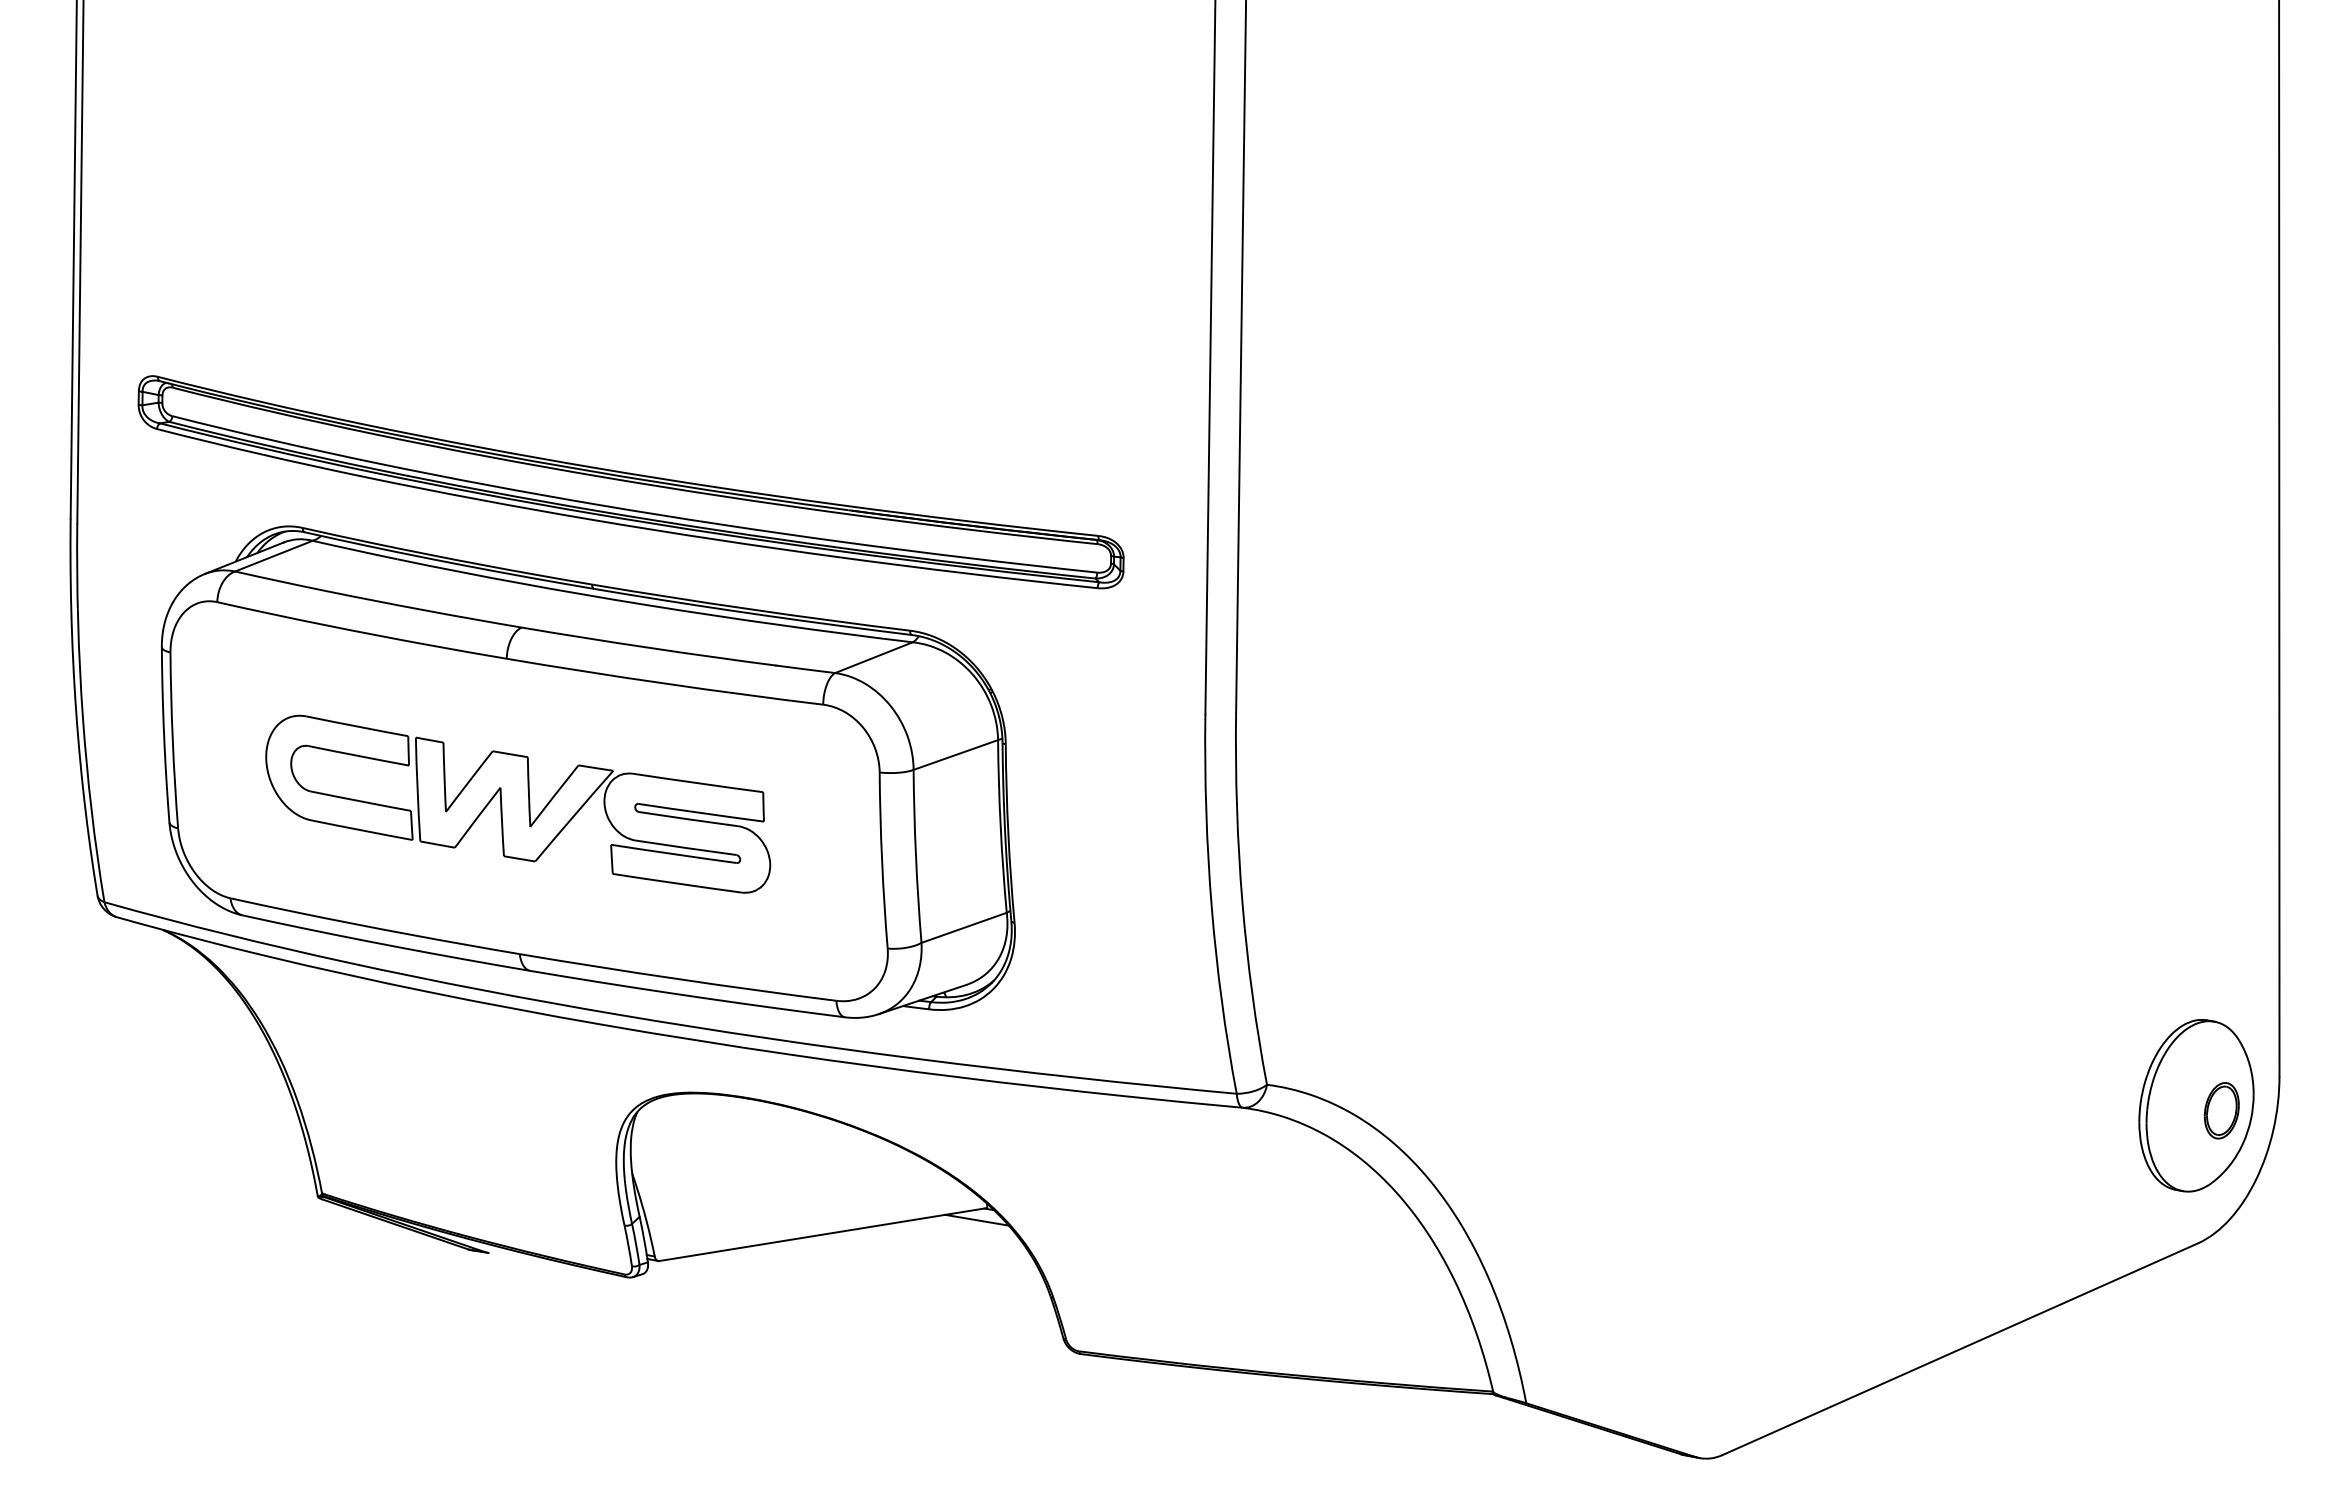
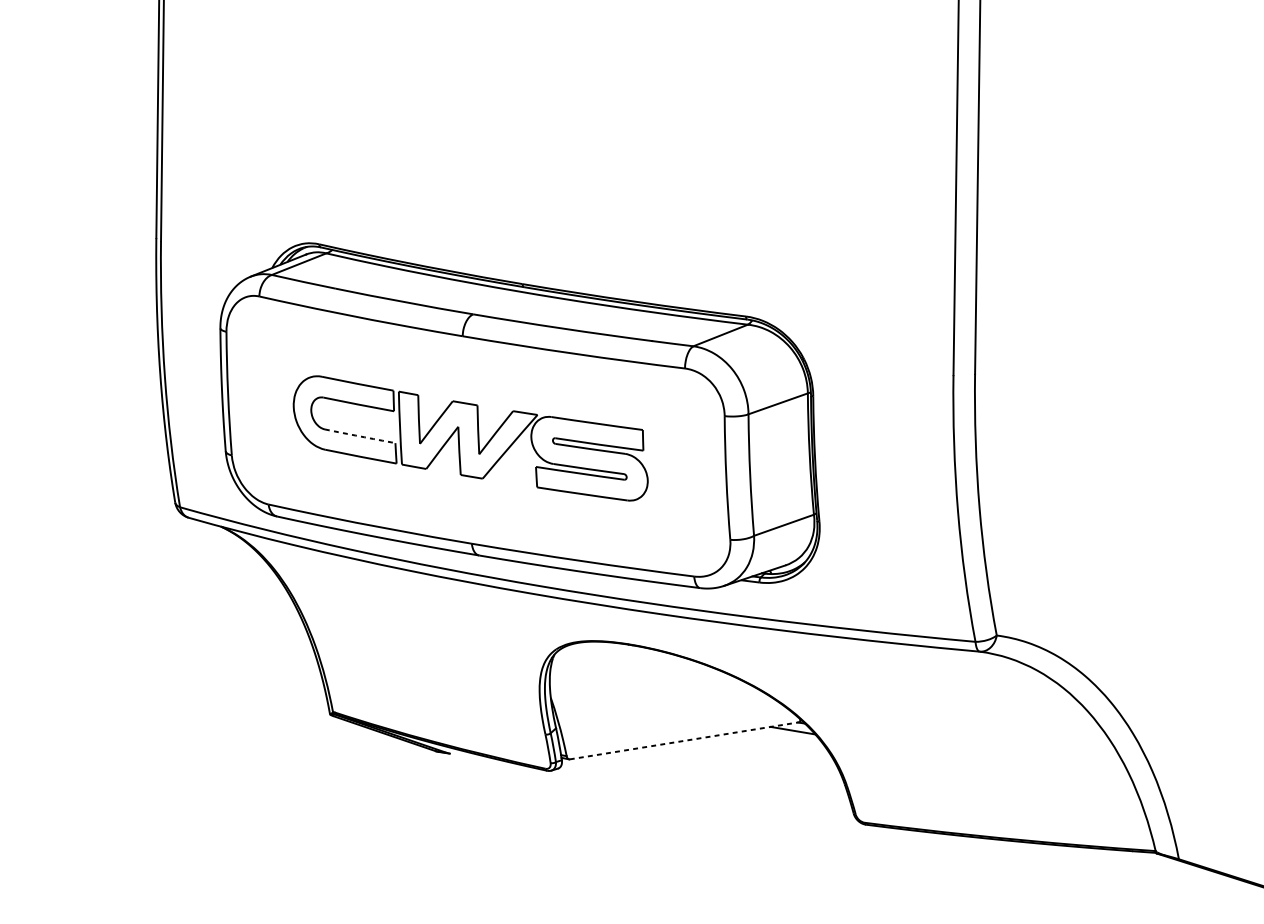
part: (630, 482) -> (549, 212), removed
arc: (360, 801) -> (359, 436), solid -> dashed
line: (823, 1234) -> (685, 740), solid -> dashed

